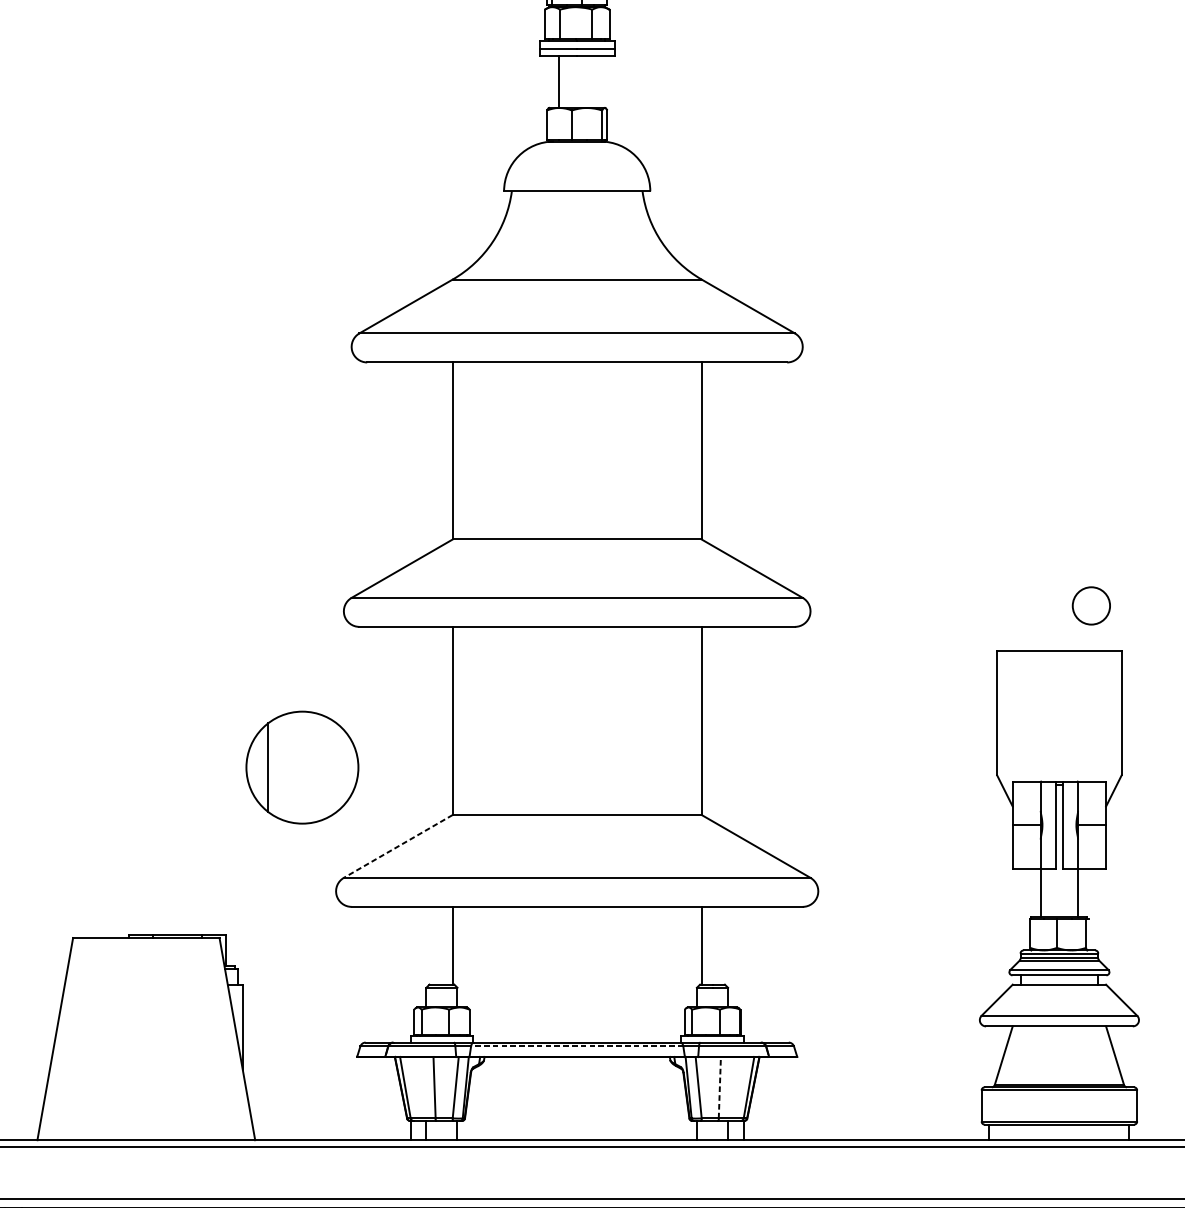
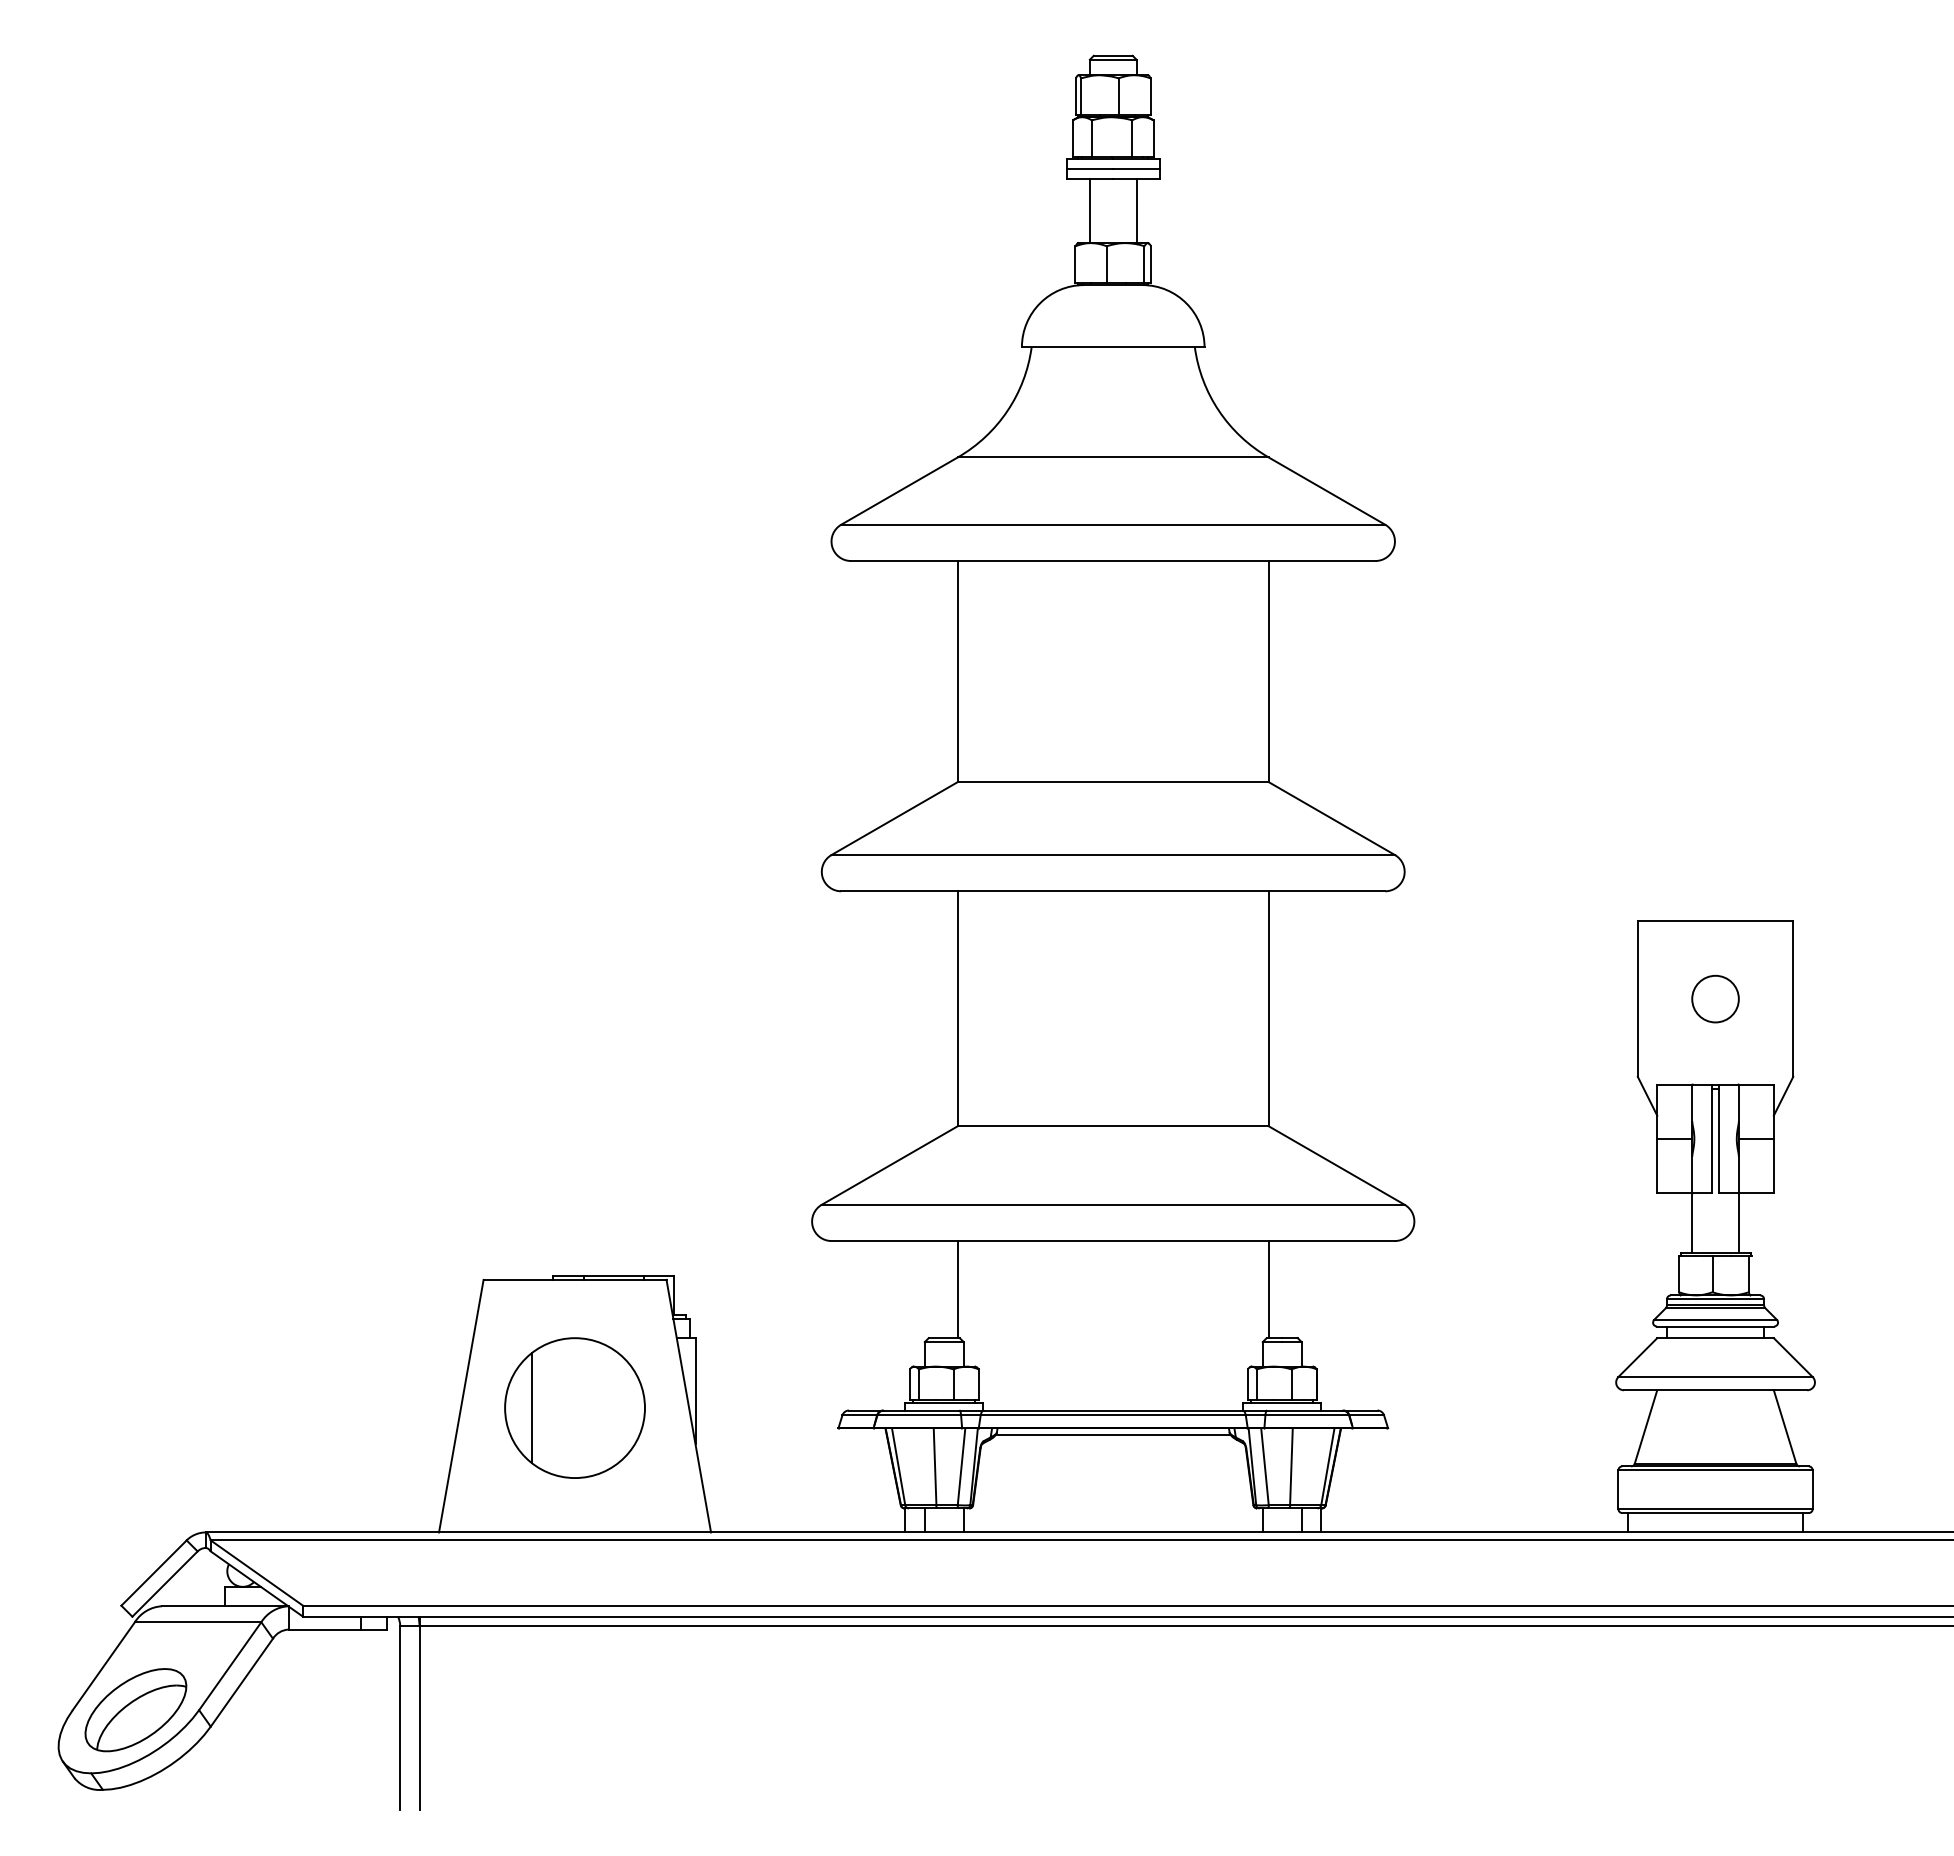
line: (595, 81) -> (1136, 210), added
circle: (1091, 605) -> (1715, 998), moved
part: (302, 767) -> (574, 1407), moved
line: (398, 846) -> (889, 1165), dashed -> solid
line: (577, 1046) -> (1113, 1415), dashed -> solid
line: (577, 1062) -> (1113, 1435), added
line: (719, 1087) -> (1291, 1466), dashed -> solid

